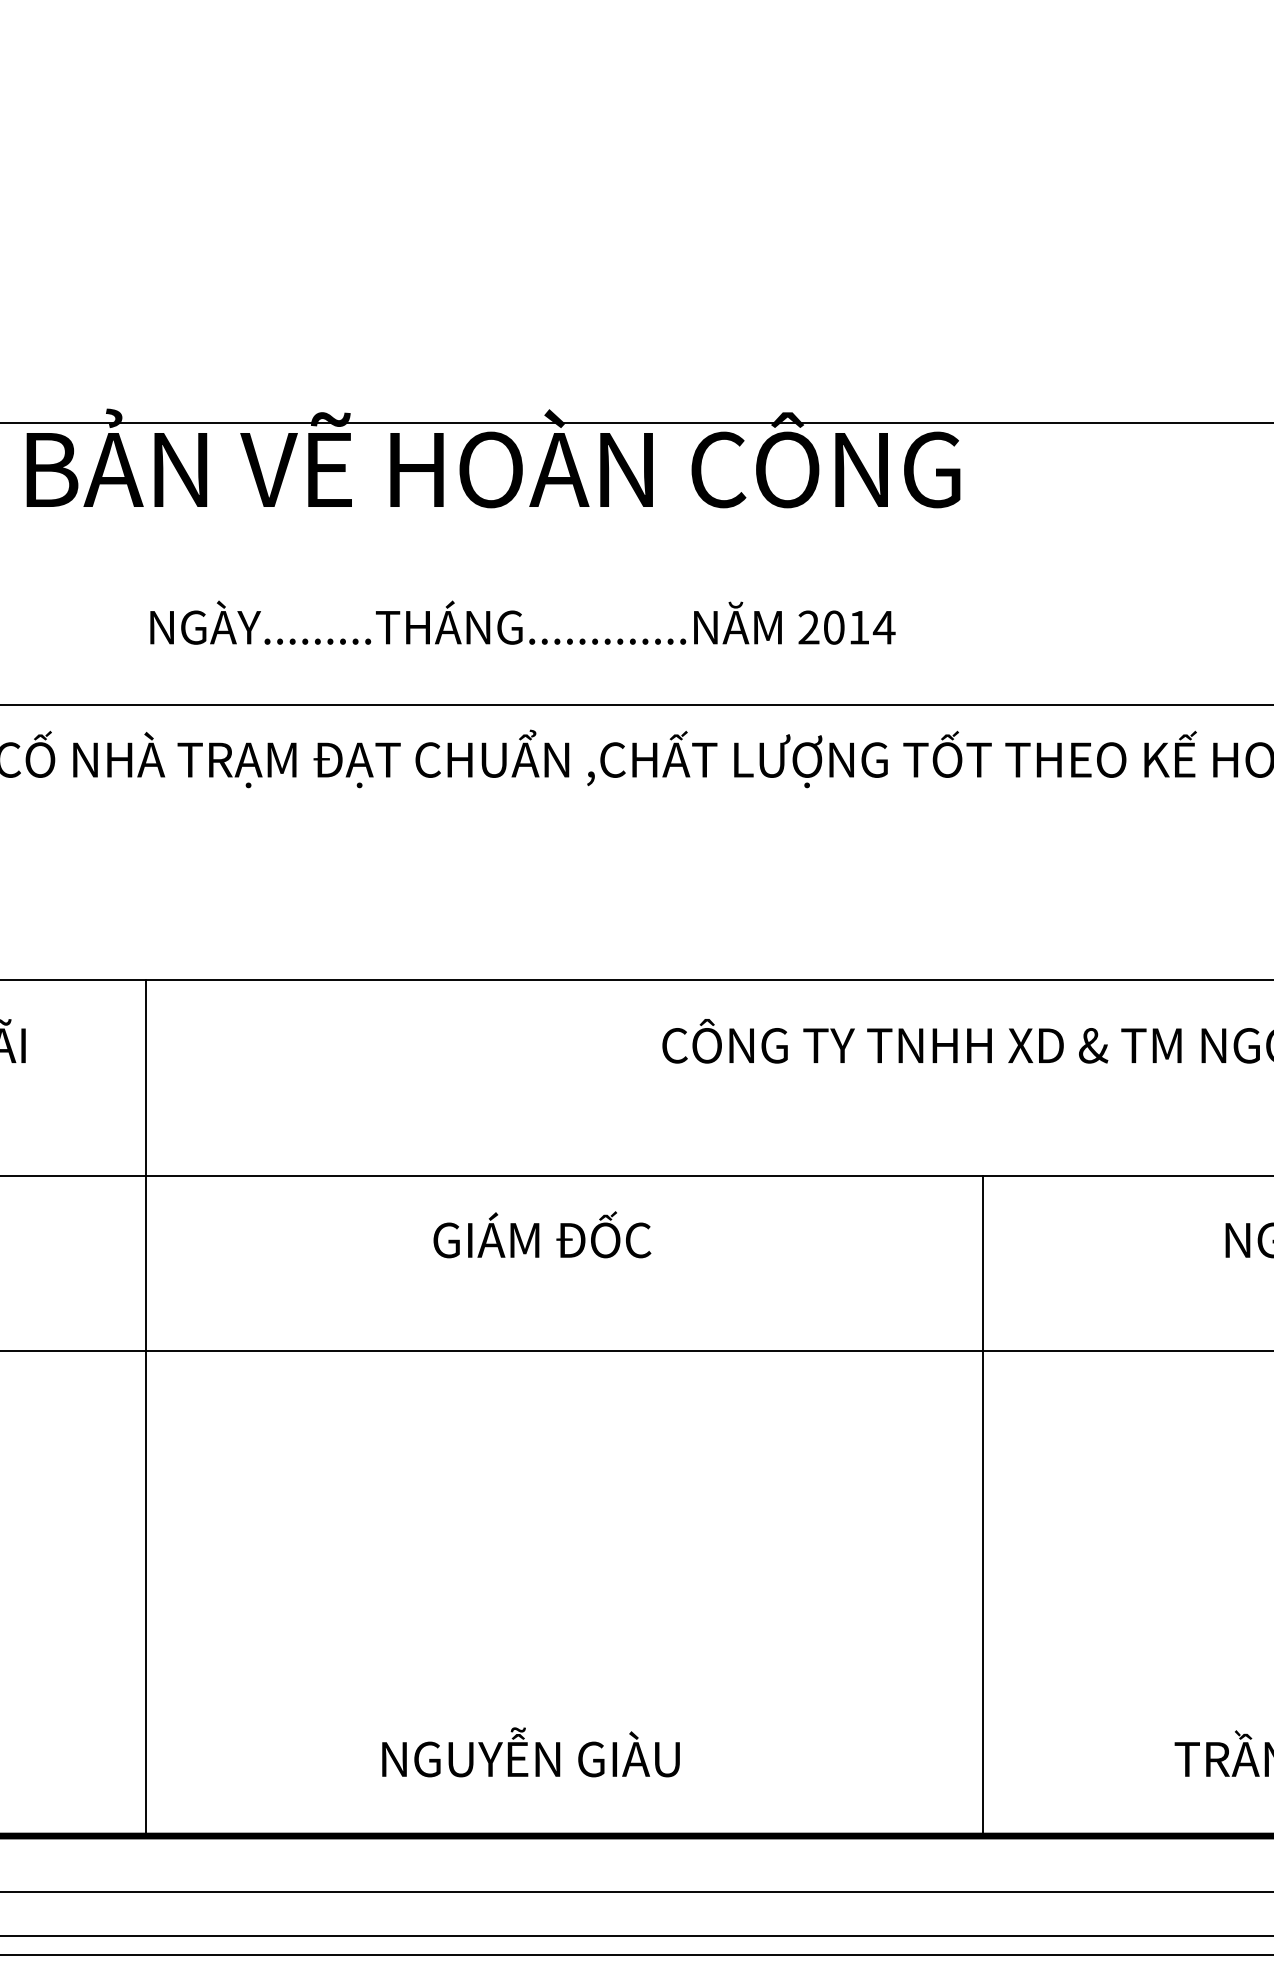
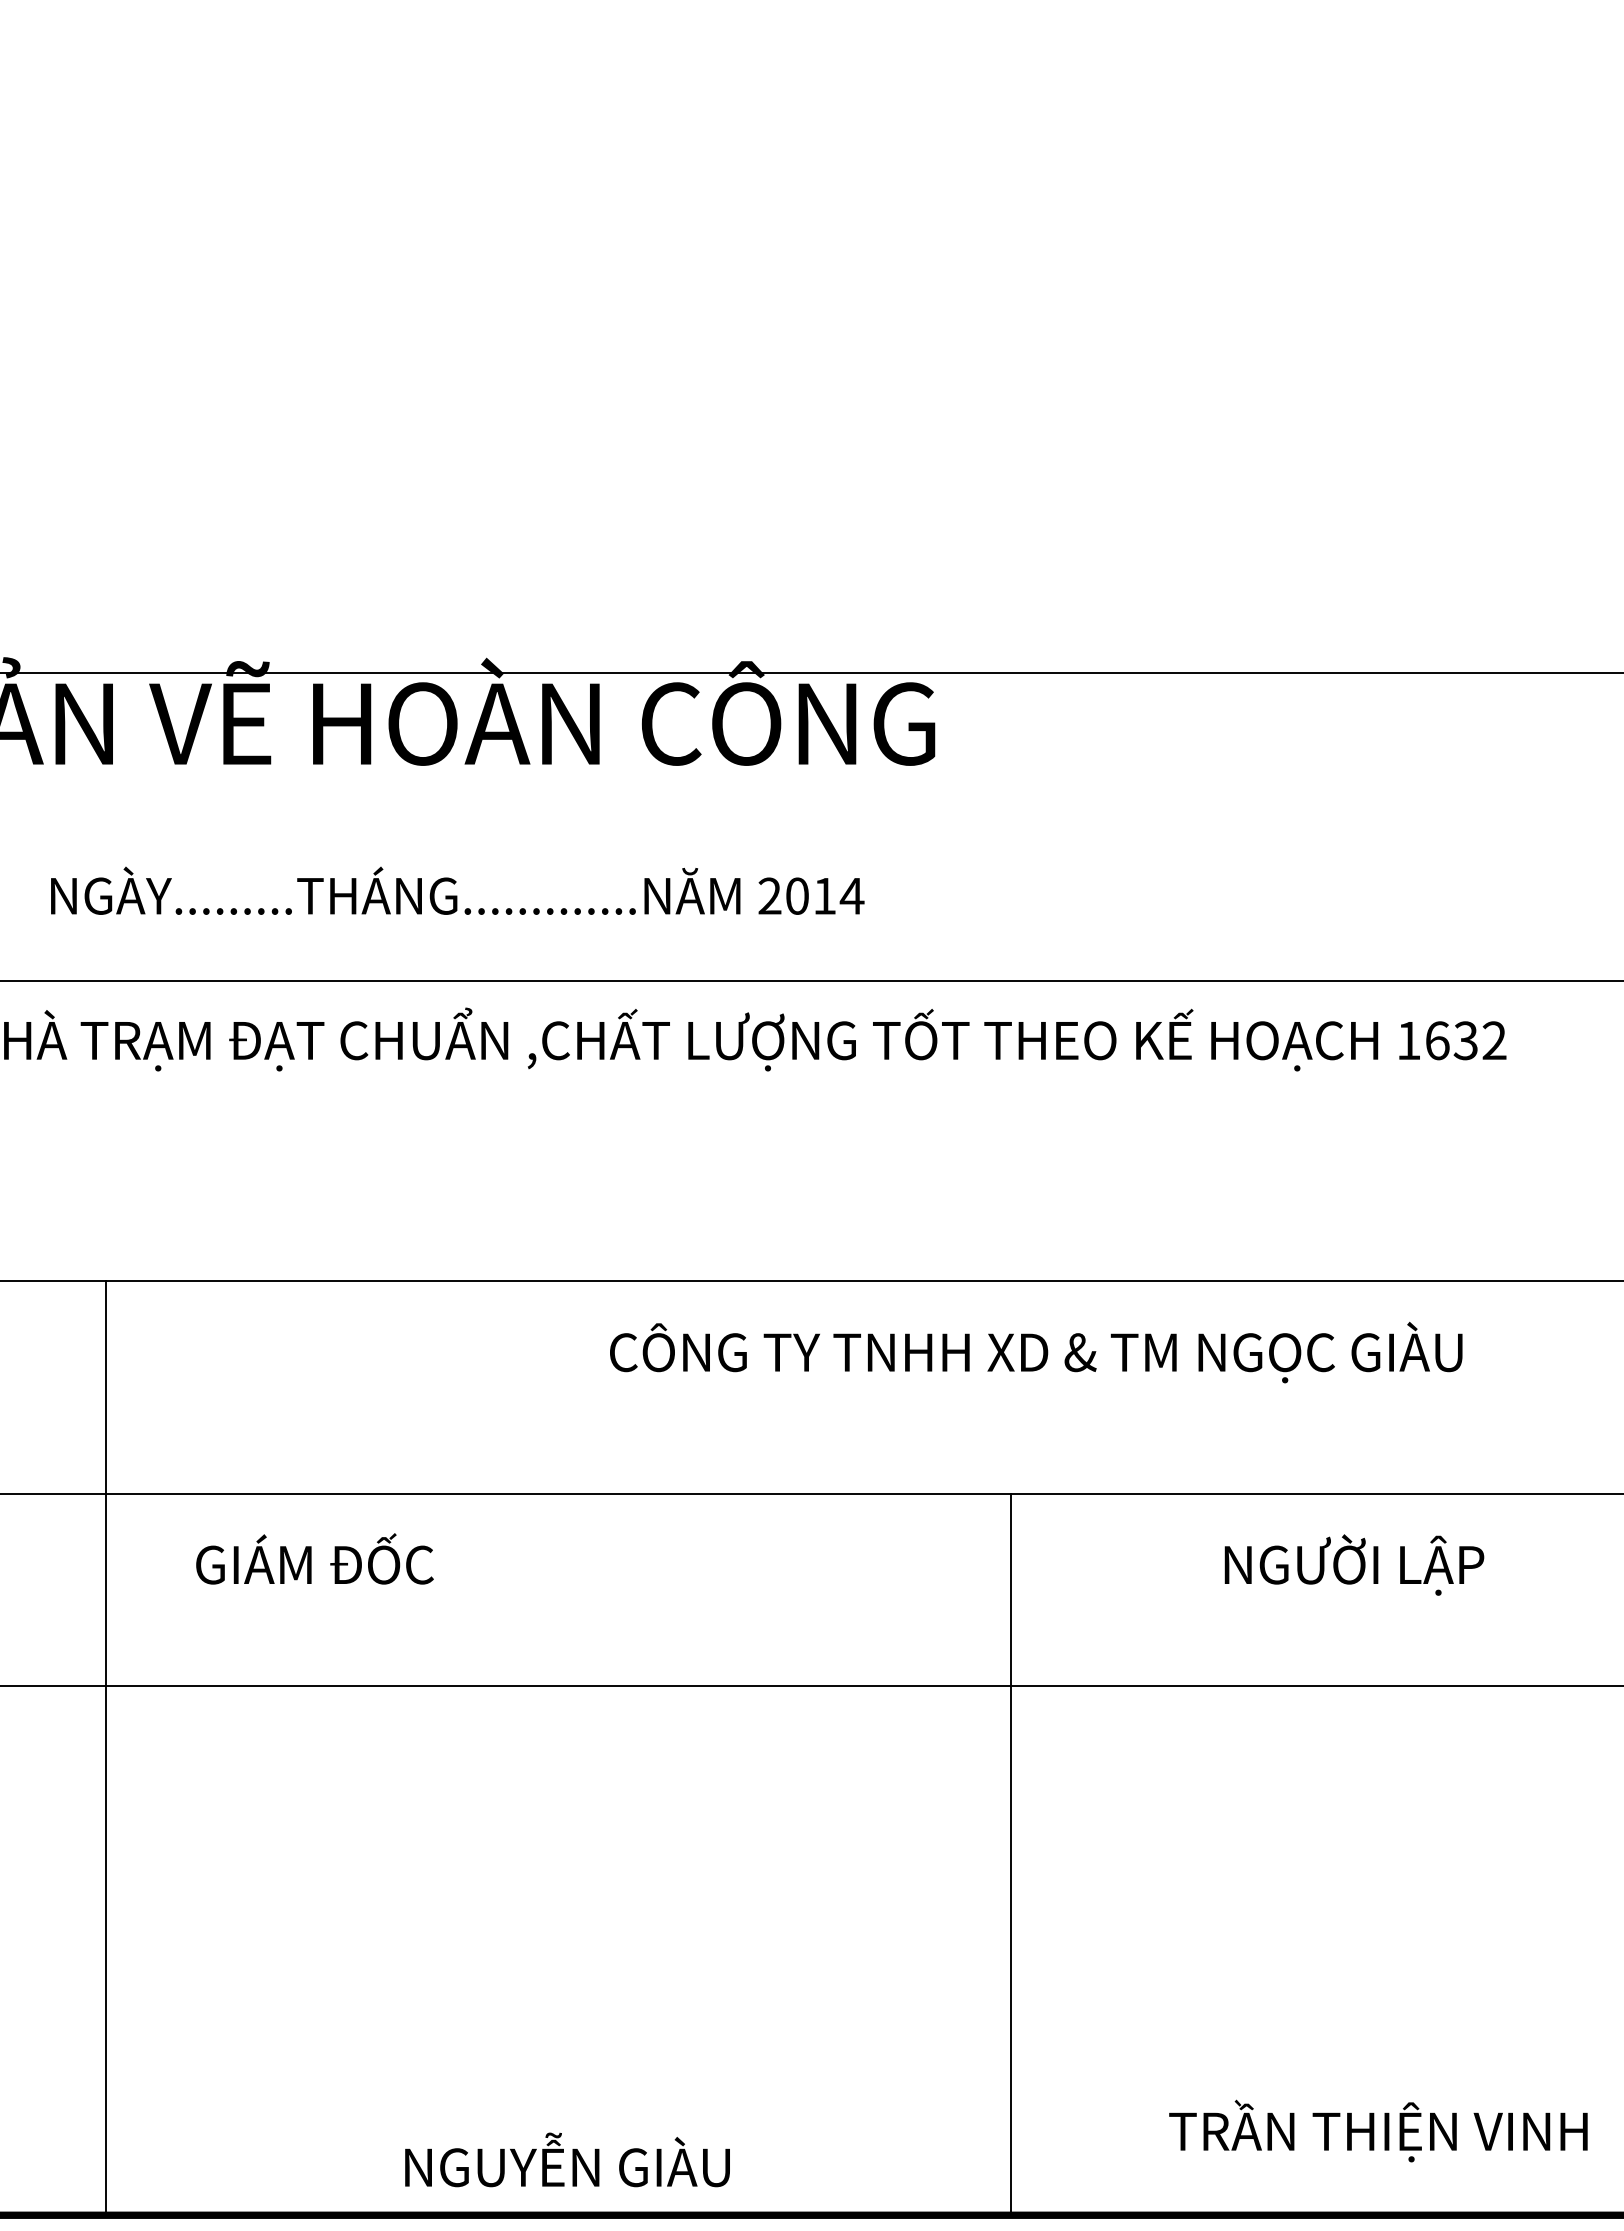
text: (541, 1234) -> (314, 1558), moved
line: (146, 1407) -> (106, 1747), moved
line: (982, 1505) -> (1011, 1854), moved
text: (530, 1751) -> (567, 2159), moved

